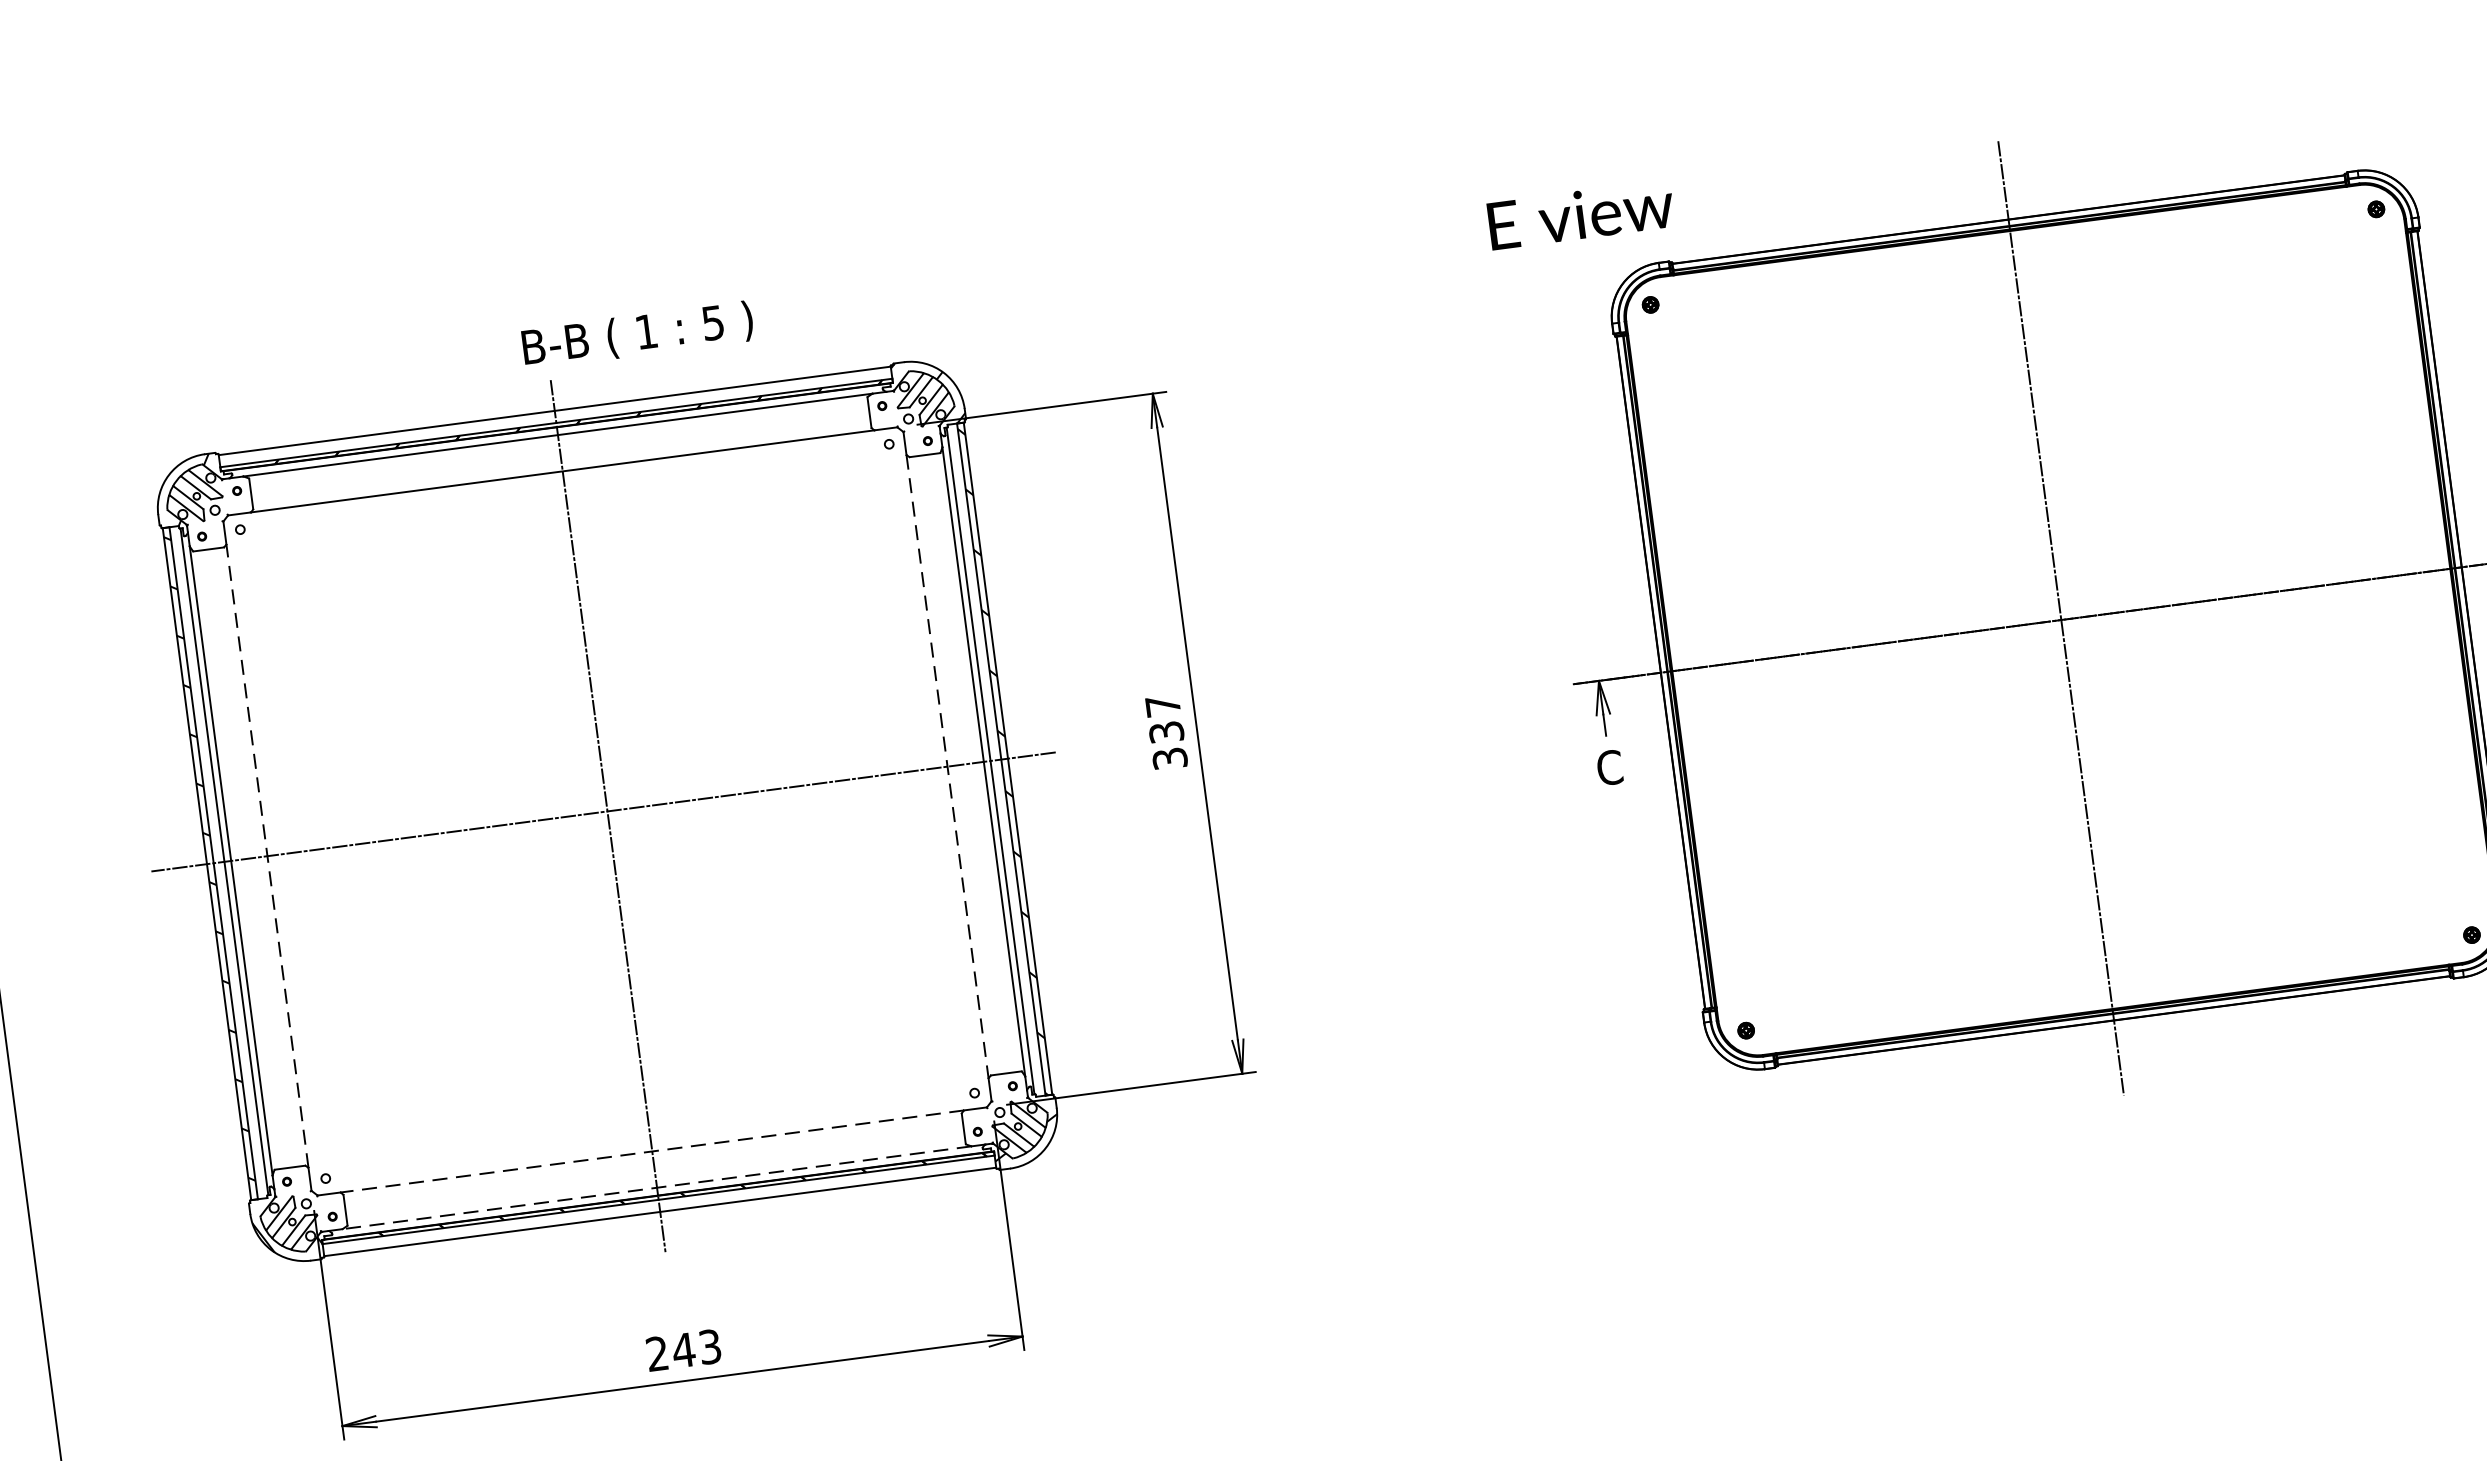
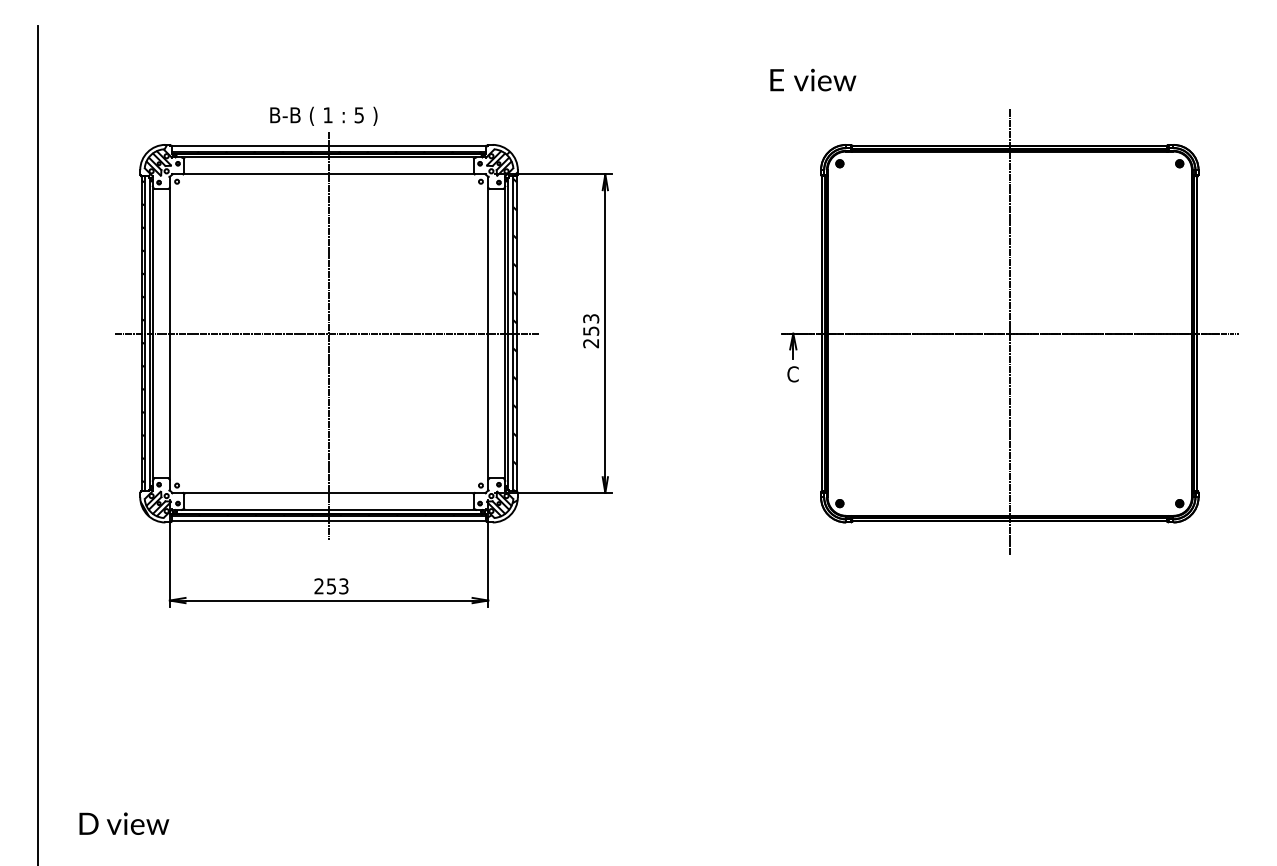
text: (1581, 213) -> (813, 79), moved
text: (636, 333) -> (323, 115), moved
text: (1167, 732) -> (591, 331), 337 -> 253
line: (948, 768) -> (488, 334), dashed -> solid
line: (266, 855) -> (169, 333), dashed -> solid
line: (650, 1150) -> (328, 492), dashed -> solid
line: (655, 1187) -> (328, 509), dashed -> solid
text: (683, 1350) -> (331, 586), 243 -> 253

